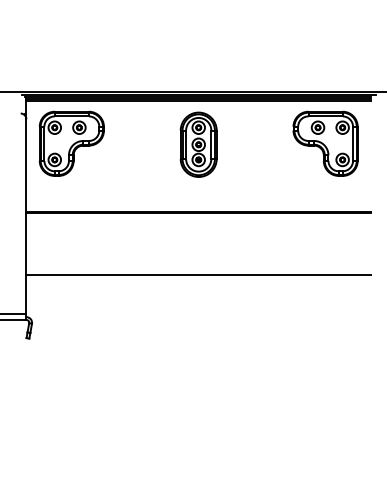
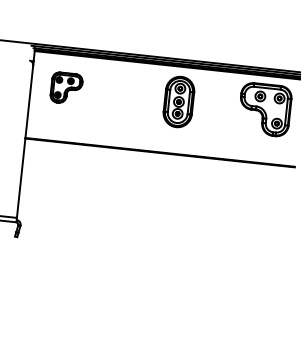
part: (71, 143) -> (66, 88), size x0.6
part: (198, 144) -> (178, 101), moved
line: (198, 275) -> (154, 201), removed

